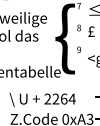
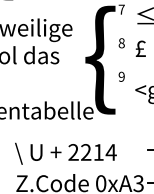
text: (64, 98) -> (99, 151), 2264 -> 2214

